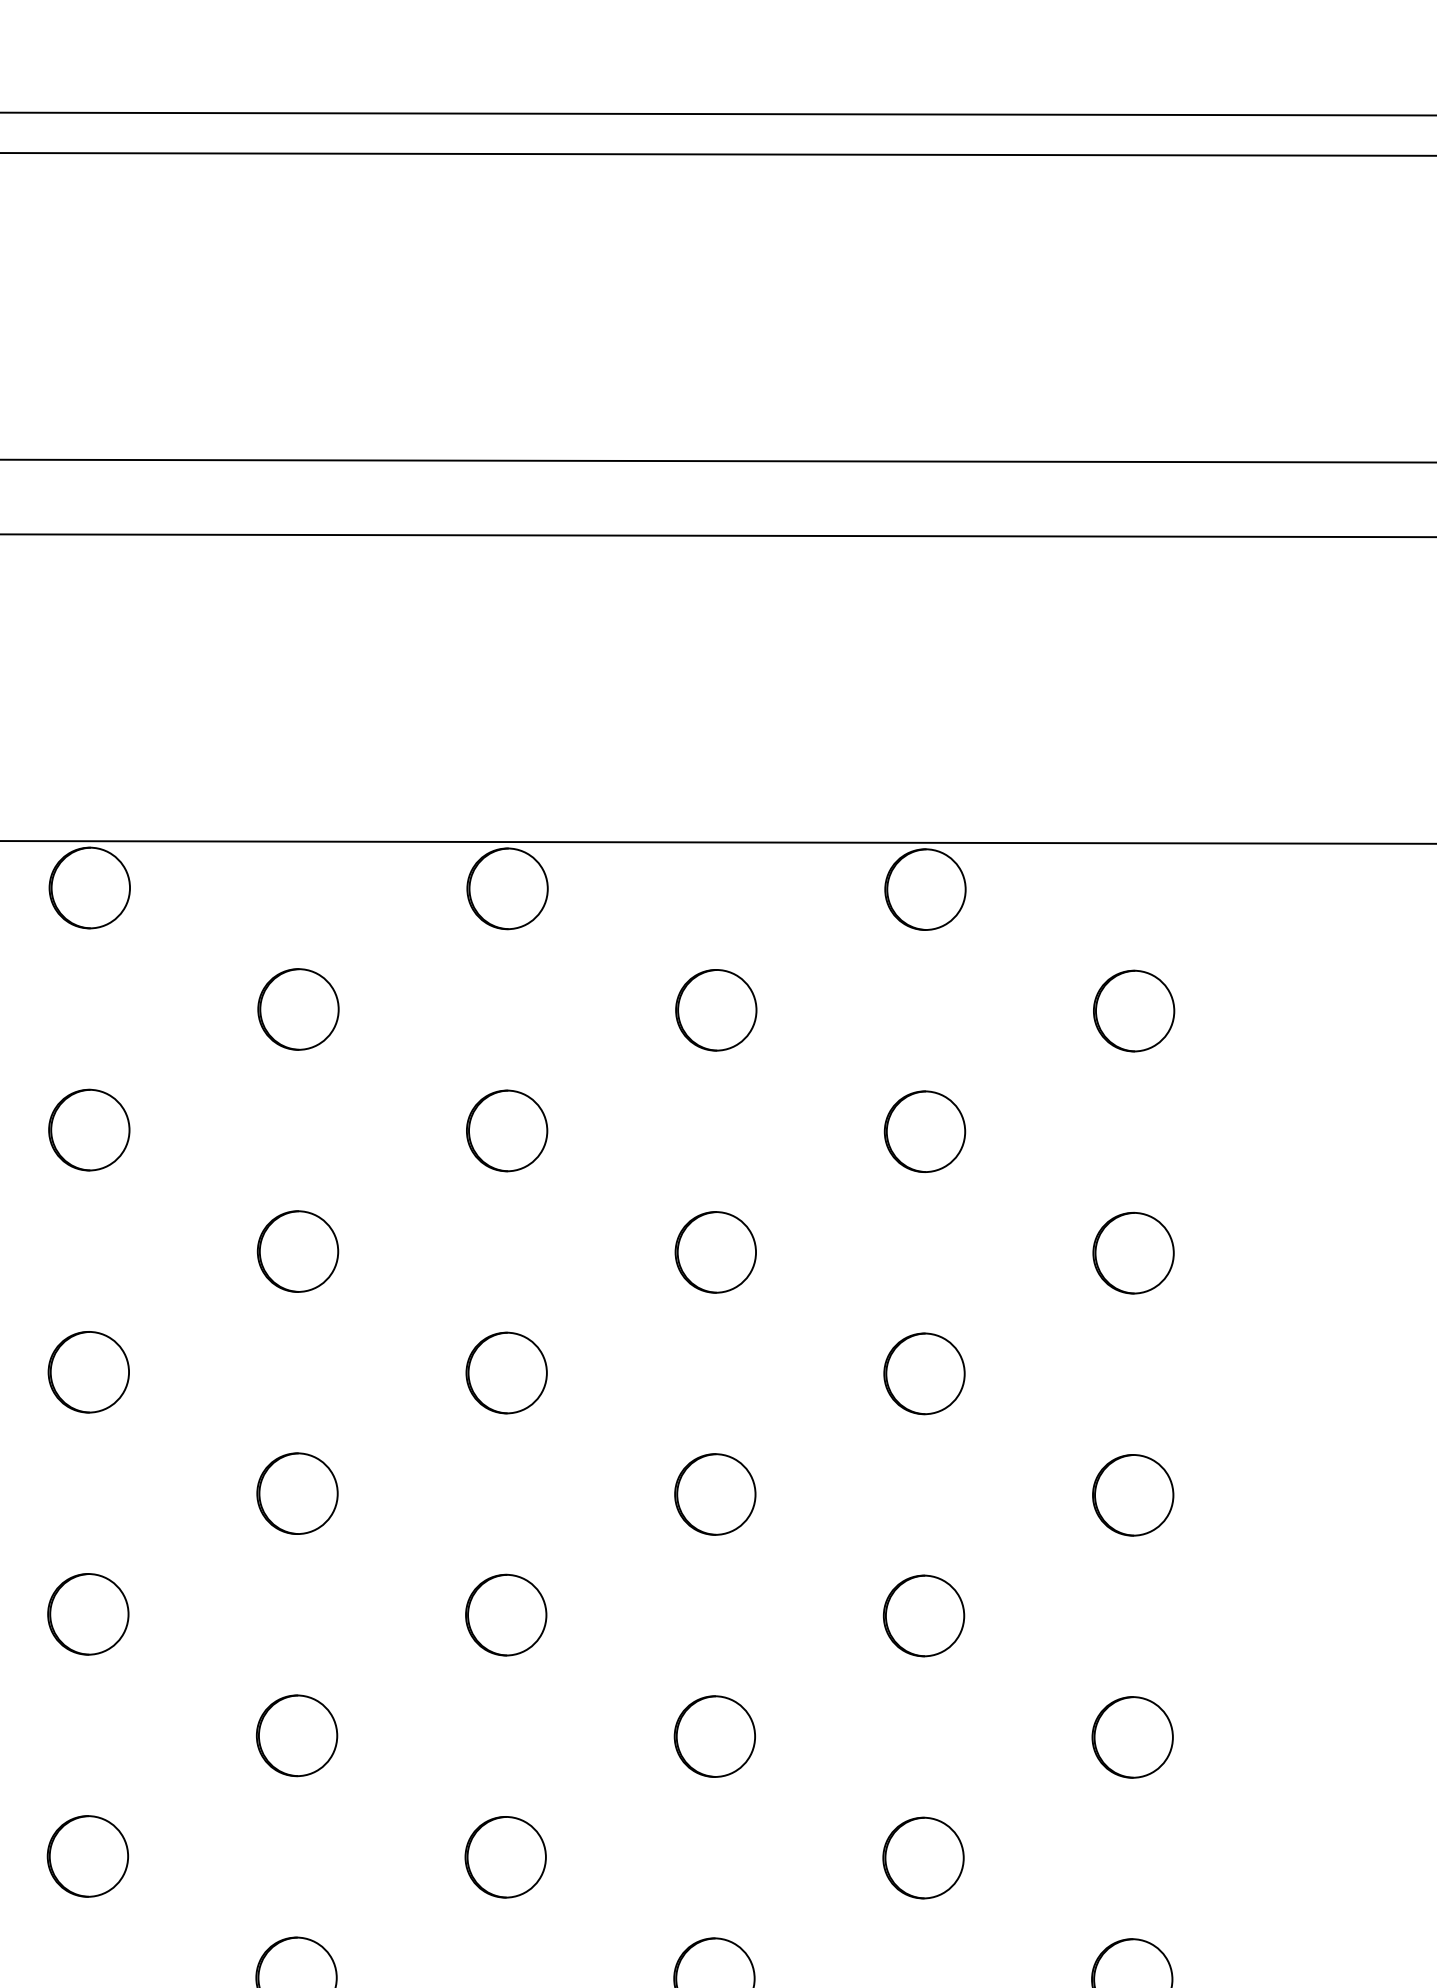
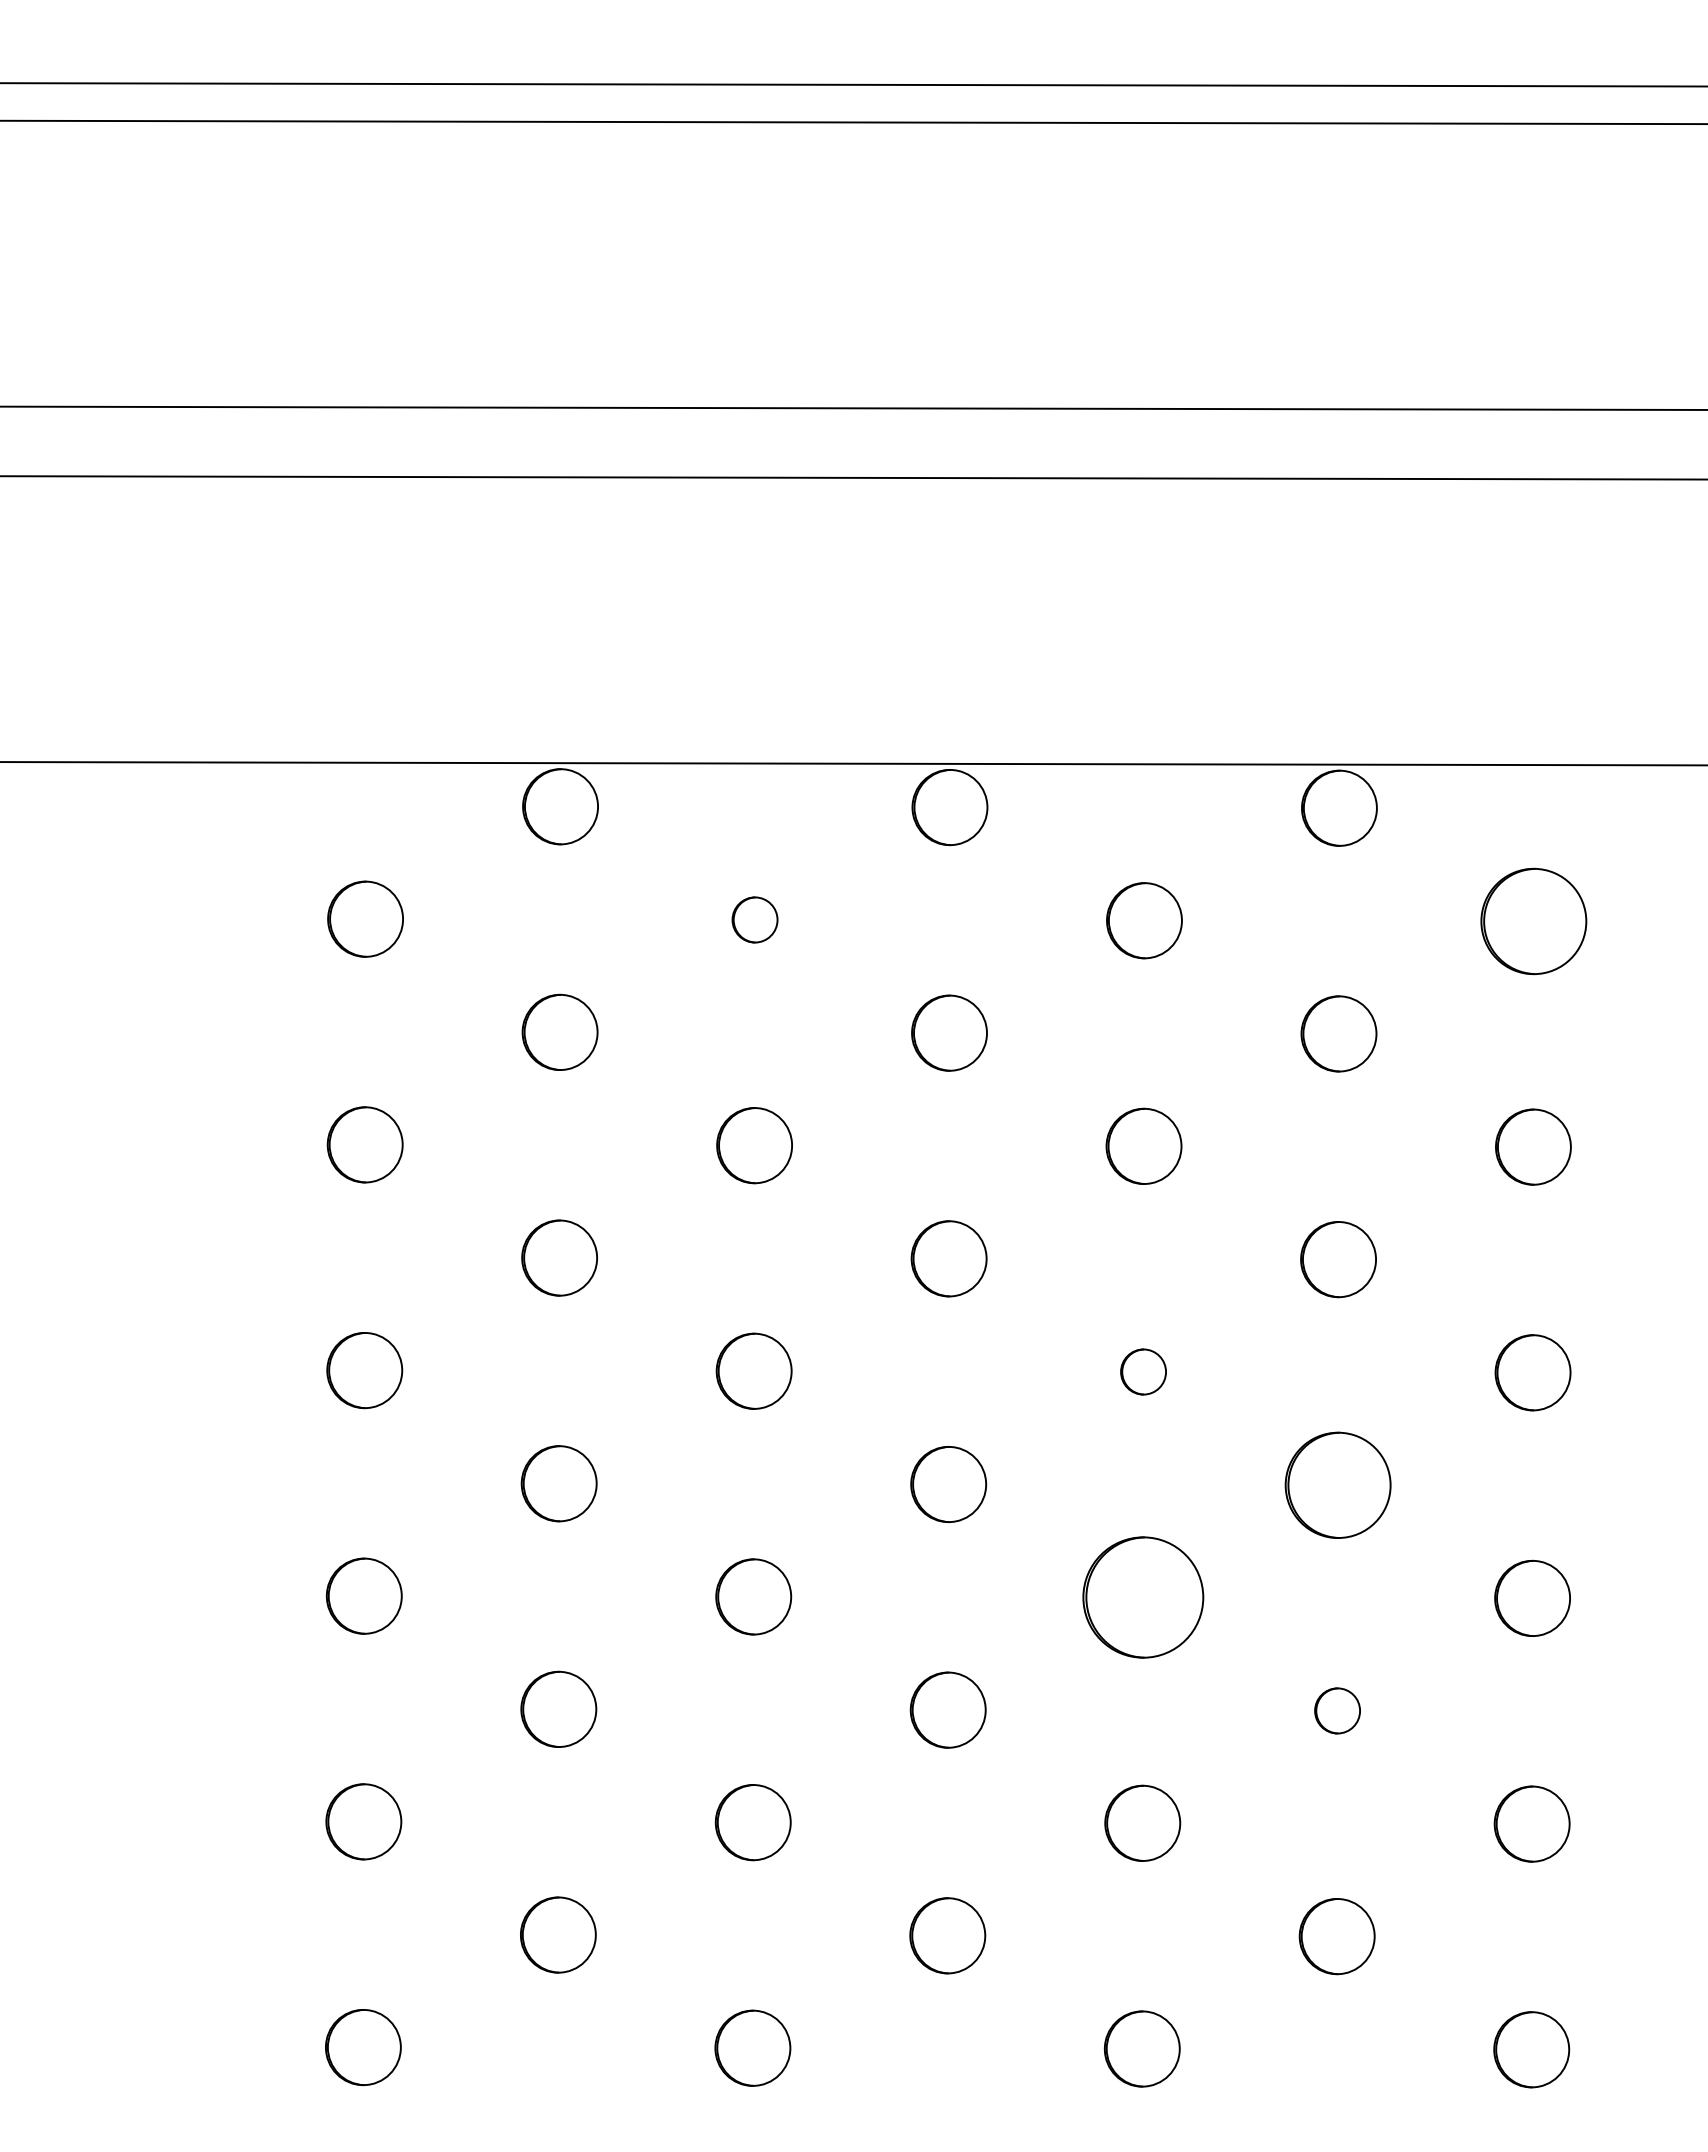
part: (297, 1008) -> (754, 919), size x0.6
part: (1133, 1011) -> (1533, 921), size x1.4
part: (715, 1493) -> (1143, 1371), size x0.6
part: (923, 1615) -> (1337, 1484), size x1.4
part: (714, 1736) -> (1142, 1597), size x1.6
part: (923, 1857) -> (1337, 1710), size x0.6

